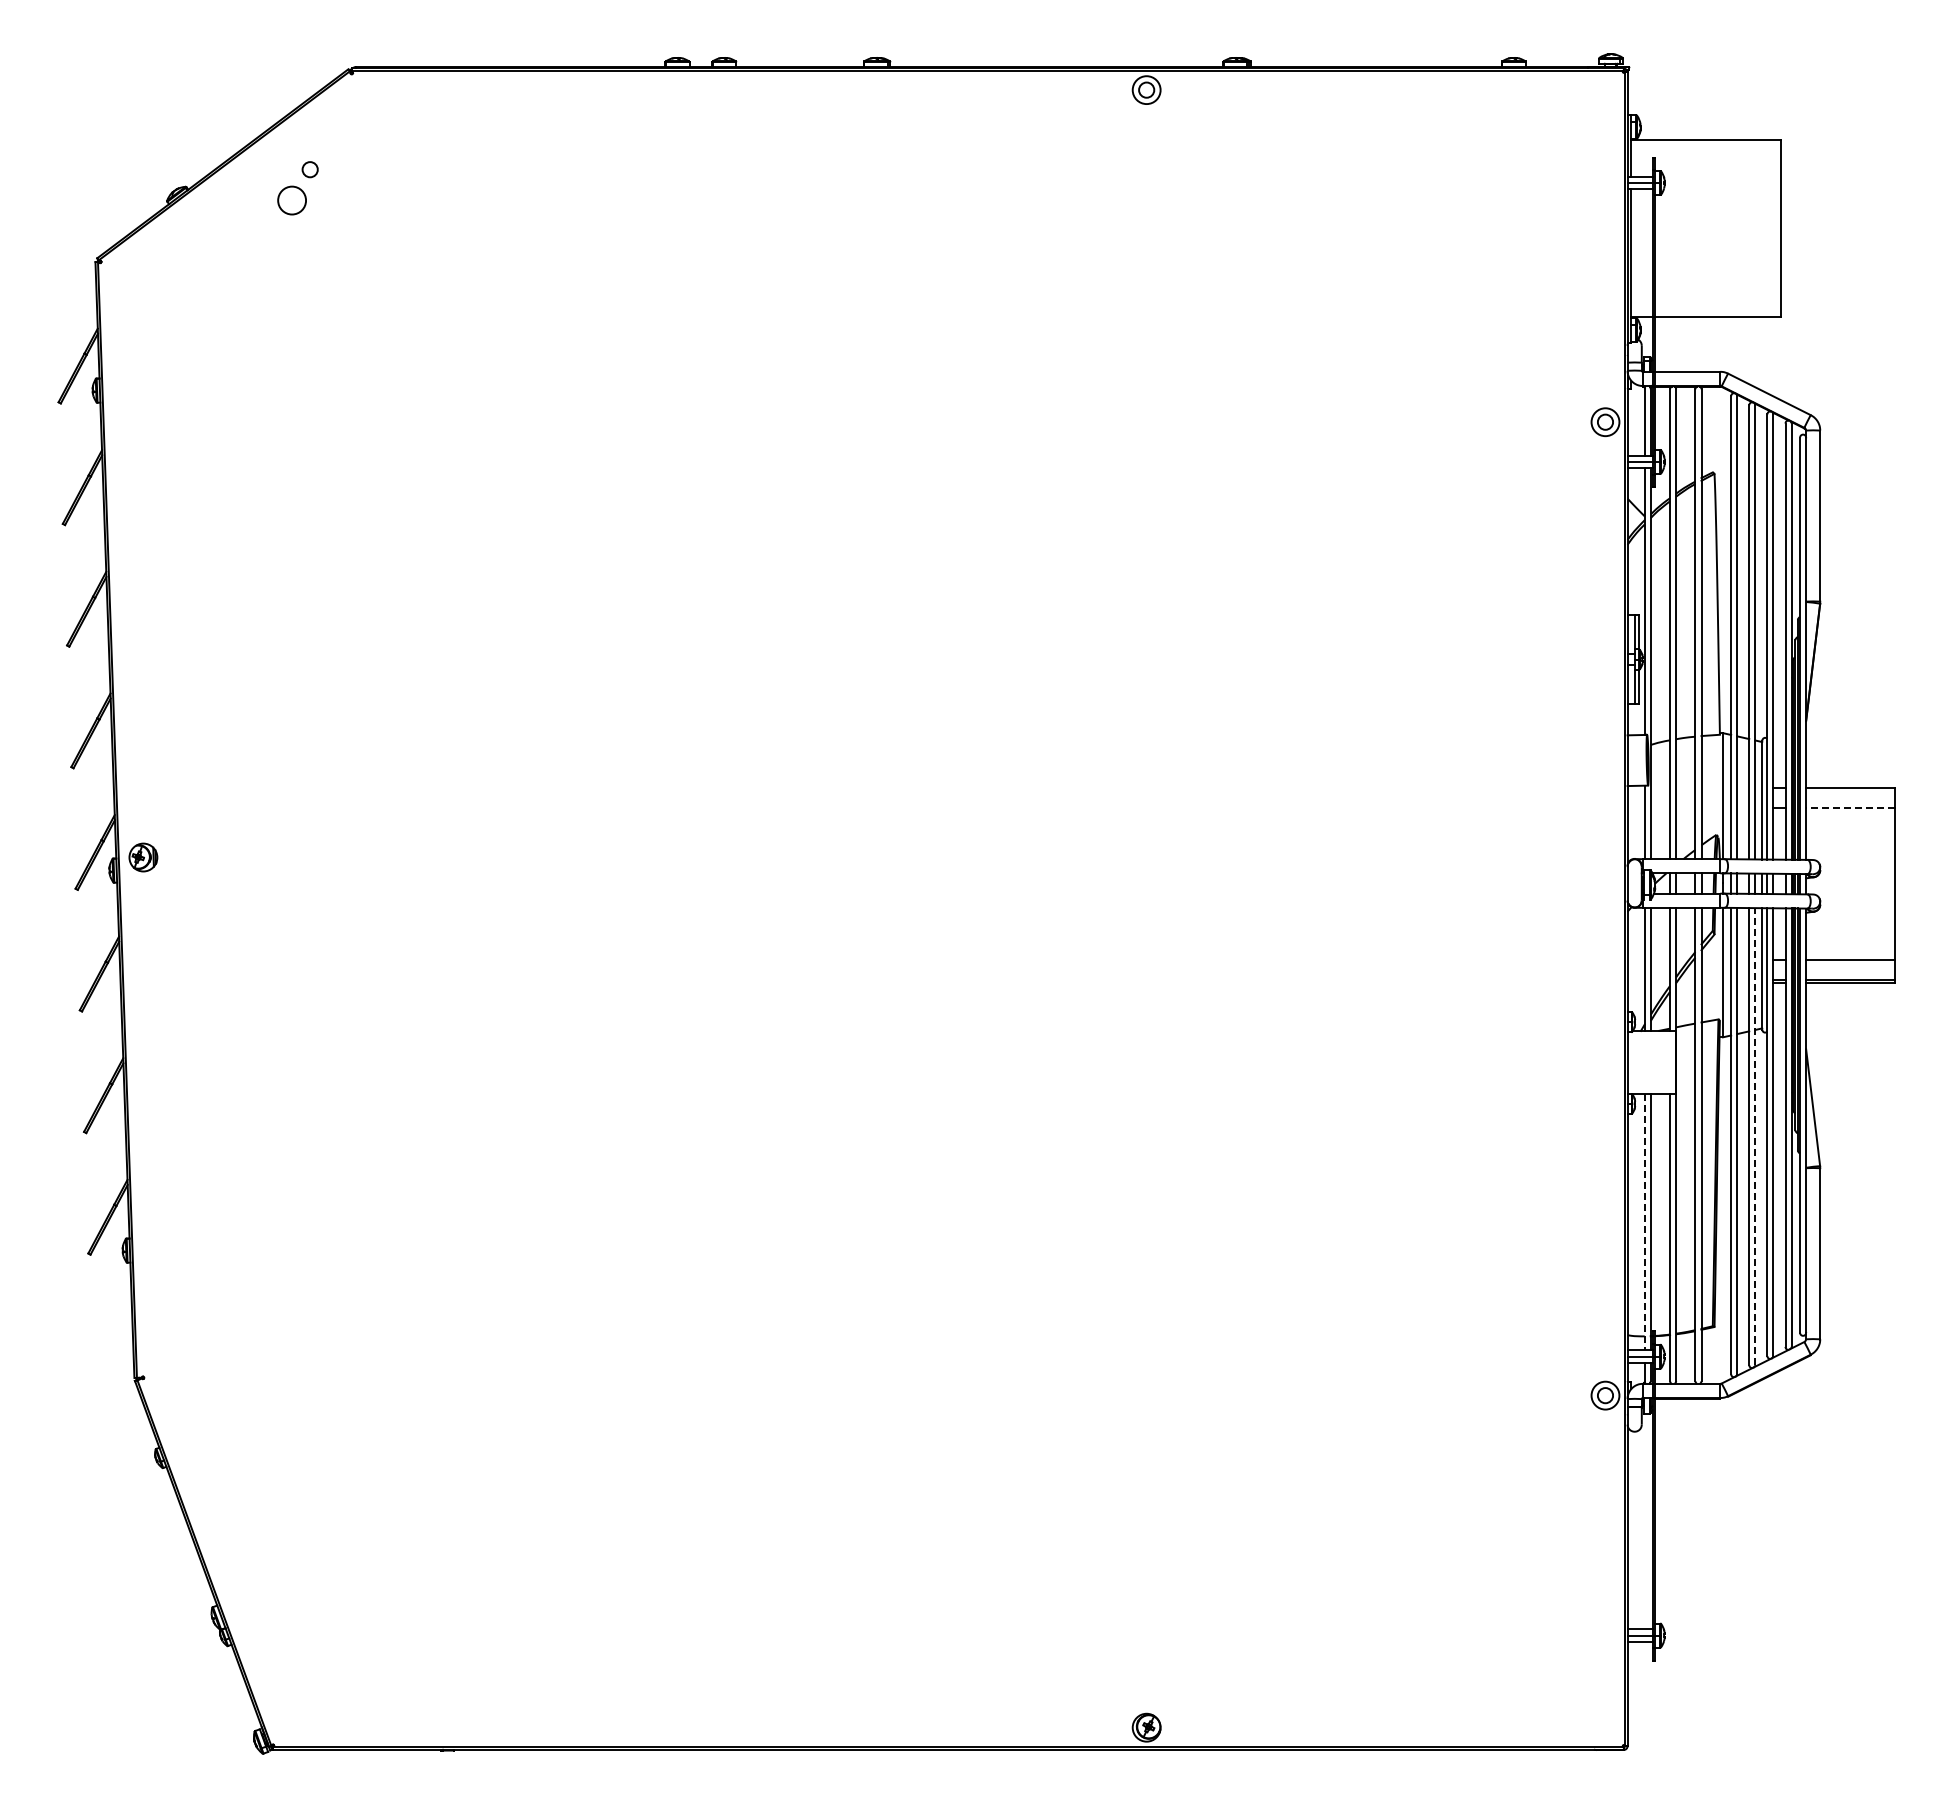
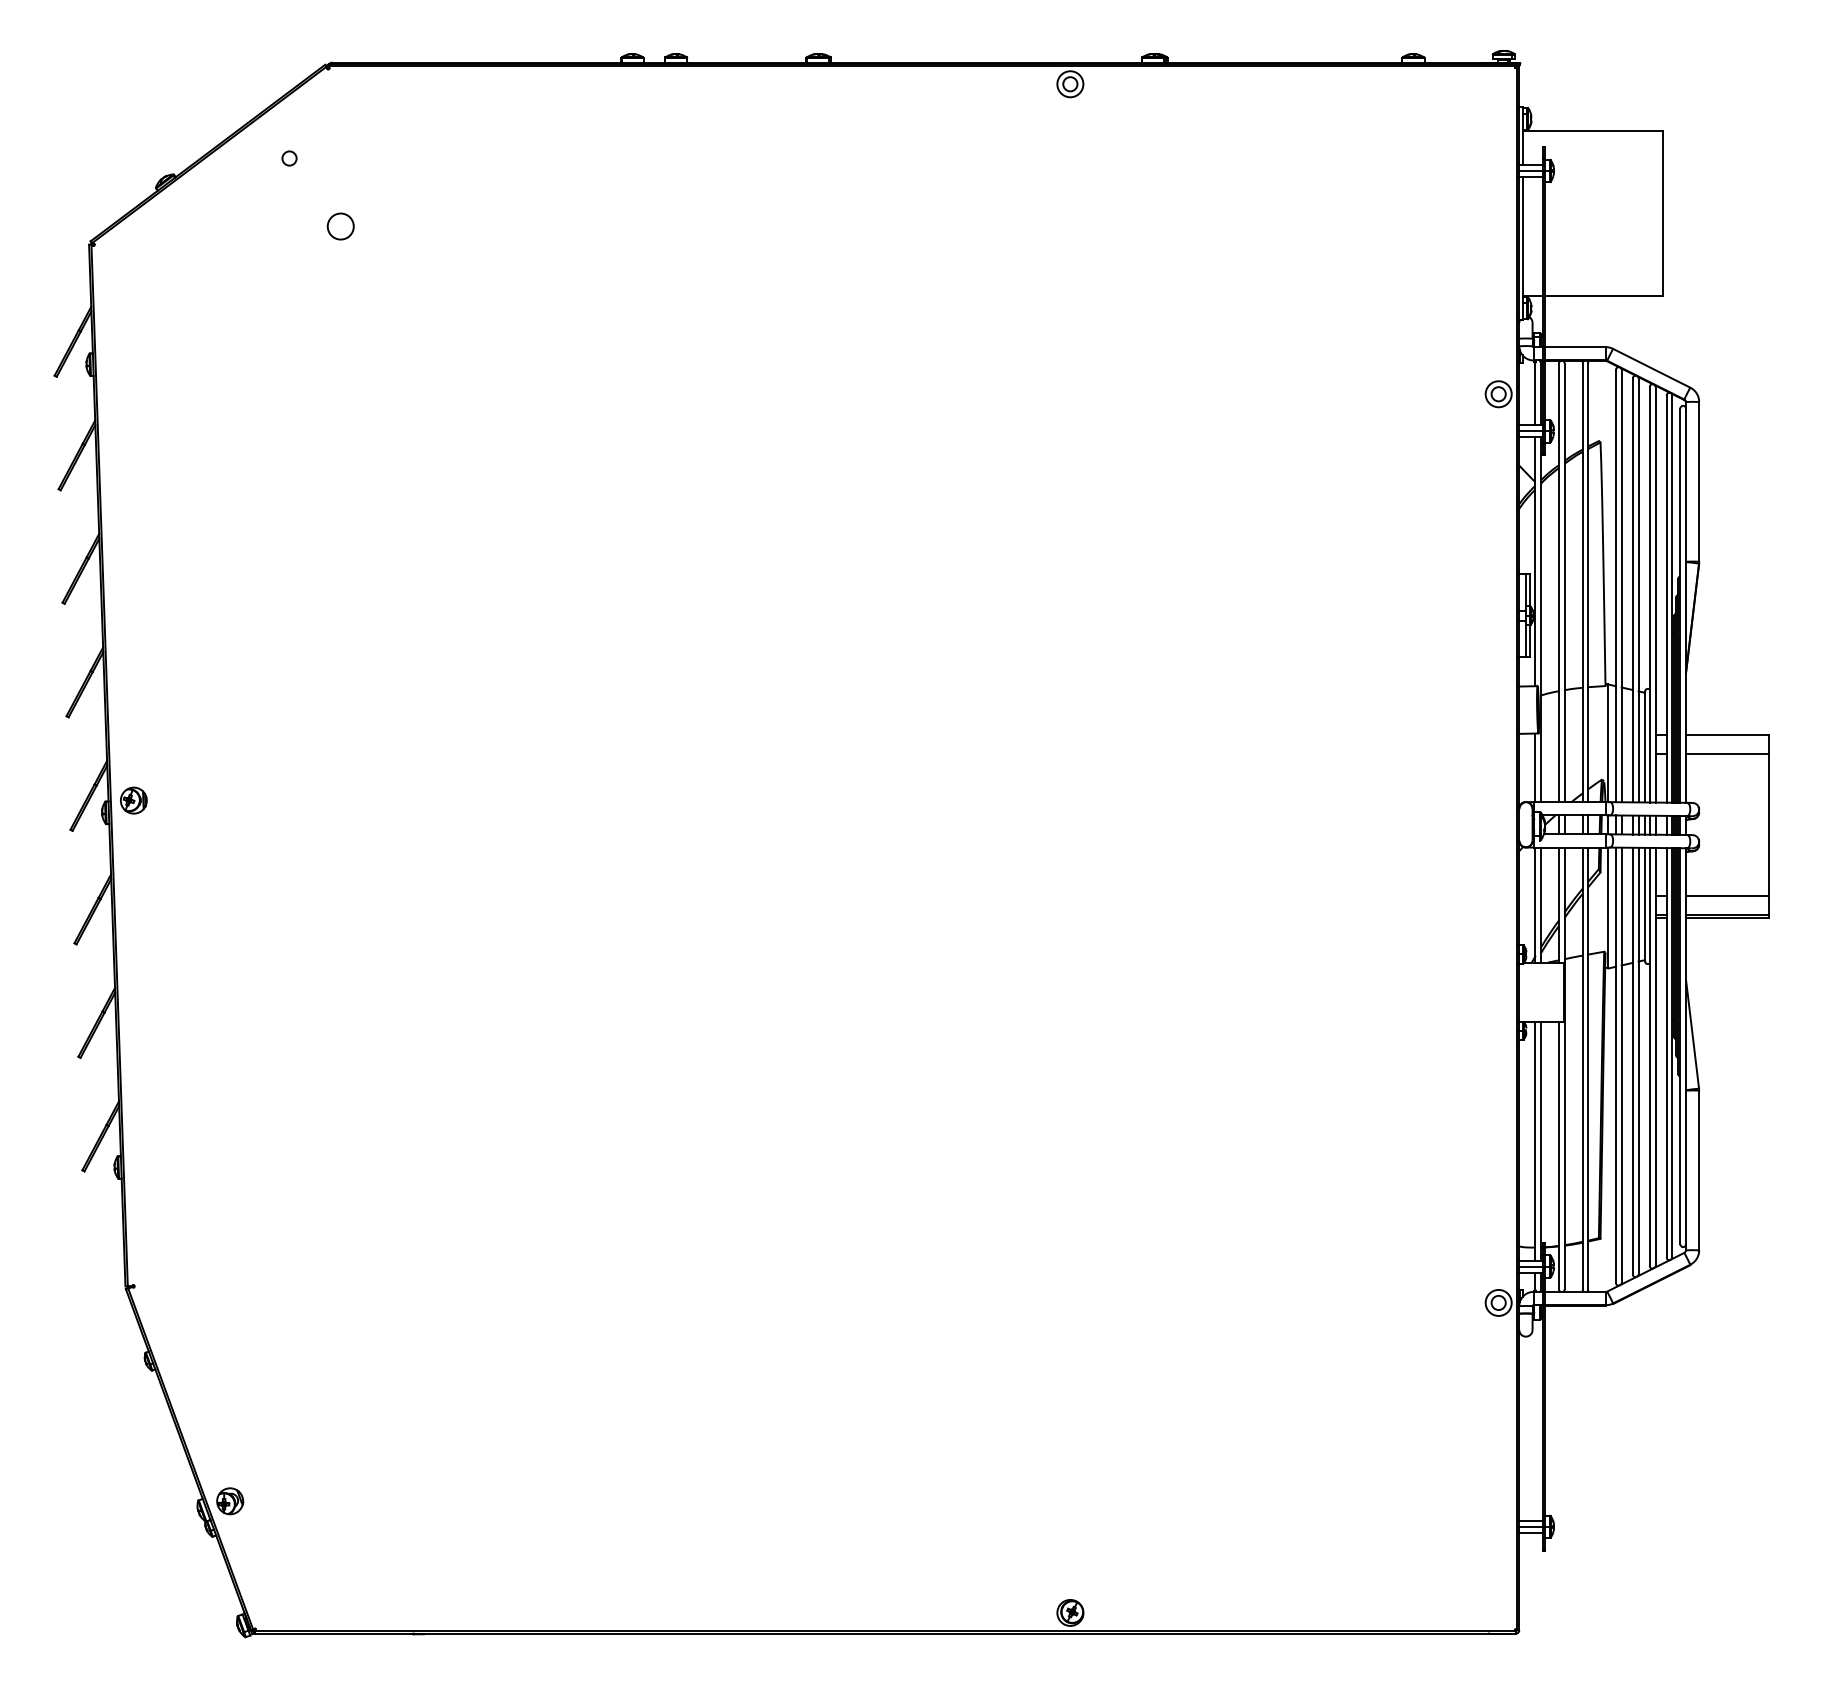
circle: (291, 200) -> (340, 226), moved
line: (1850, 807) -> (1727, 753), dashed -> solid
line: (1755, 1136) -> (1638, 1061), dashed -> solid
line: (1644, 1222) -> (1535, 1141), dashed -> solid
part: (246, 1607) -> (230, 1500), added

